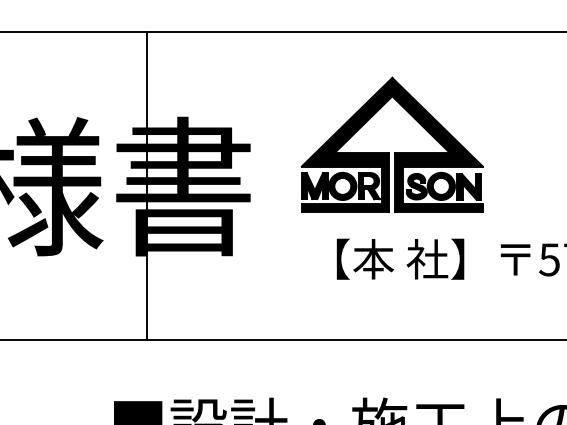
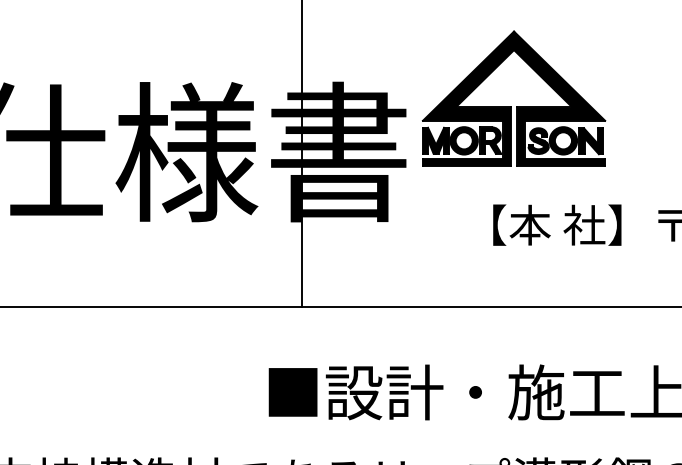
part: (389, 152) -> (511, 106), moved

